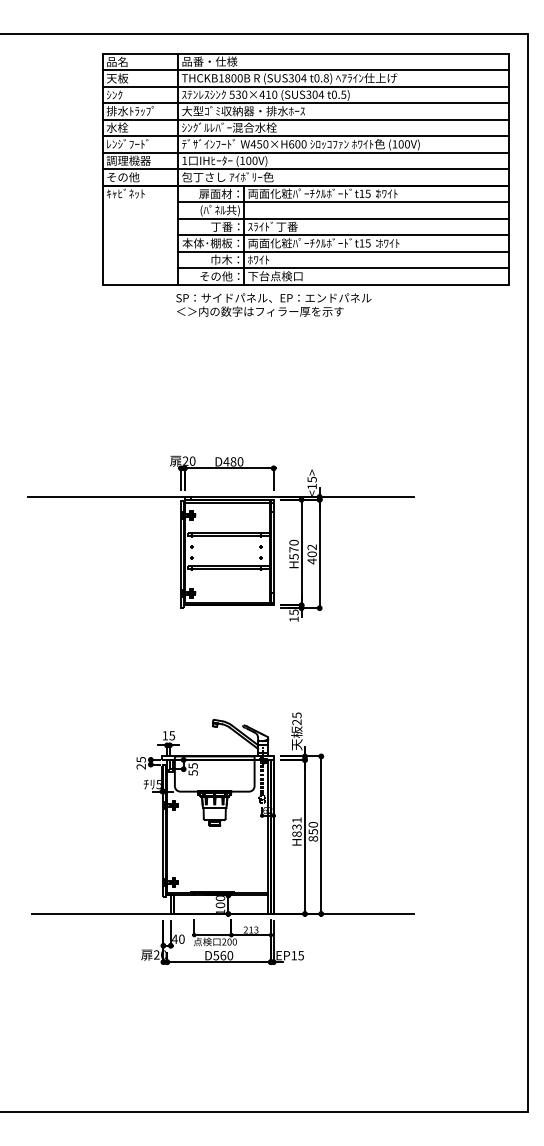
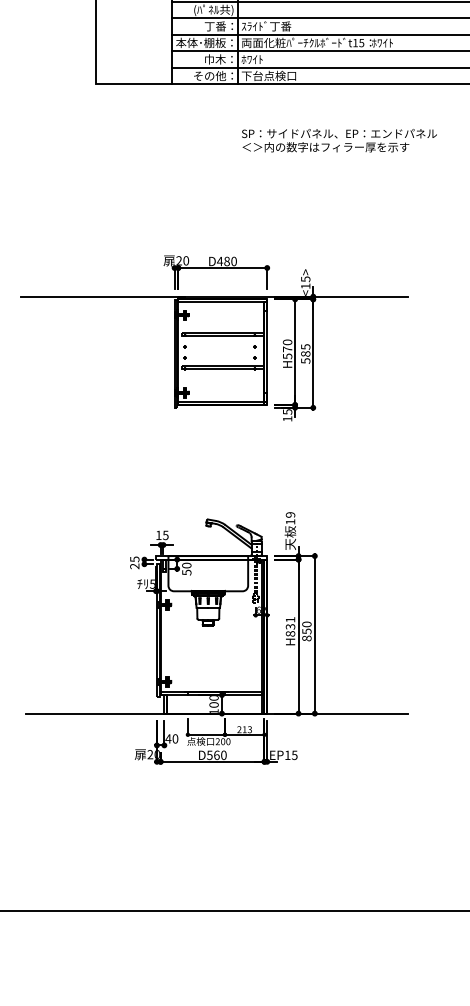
text: (273, 304) -> (339, 140), moved
text: (311, 554) -> (305, 354), 402 -> 585
text: (296, 718) -> (290, 518), 25 -> 19
text: (192, 765) -> (186, 565), 55 -> 50

